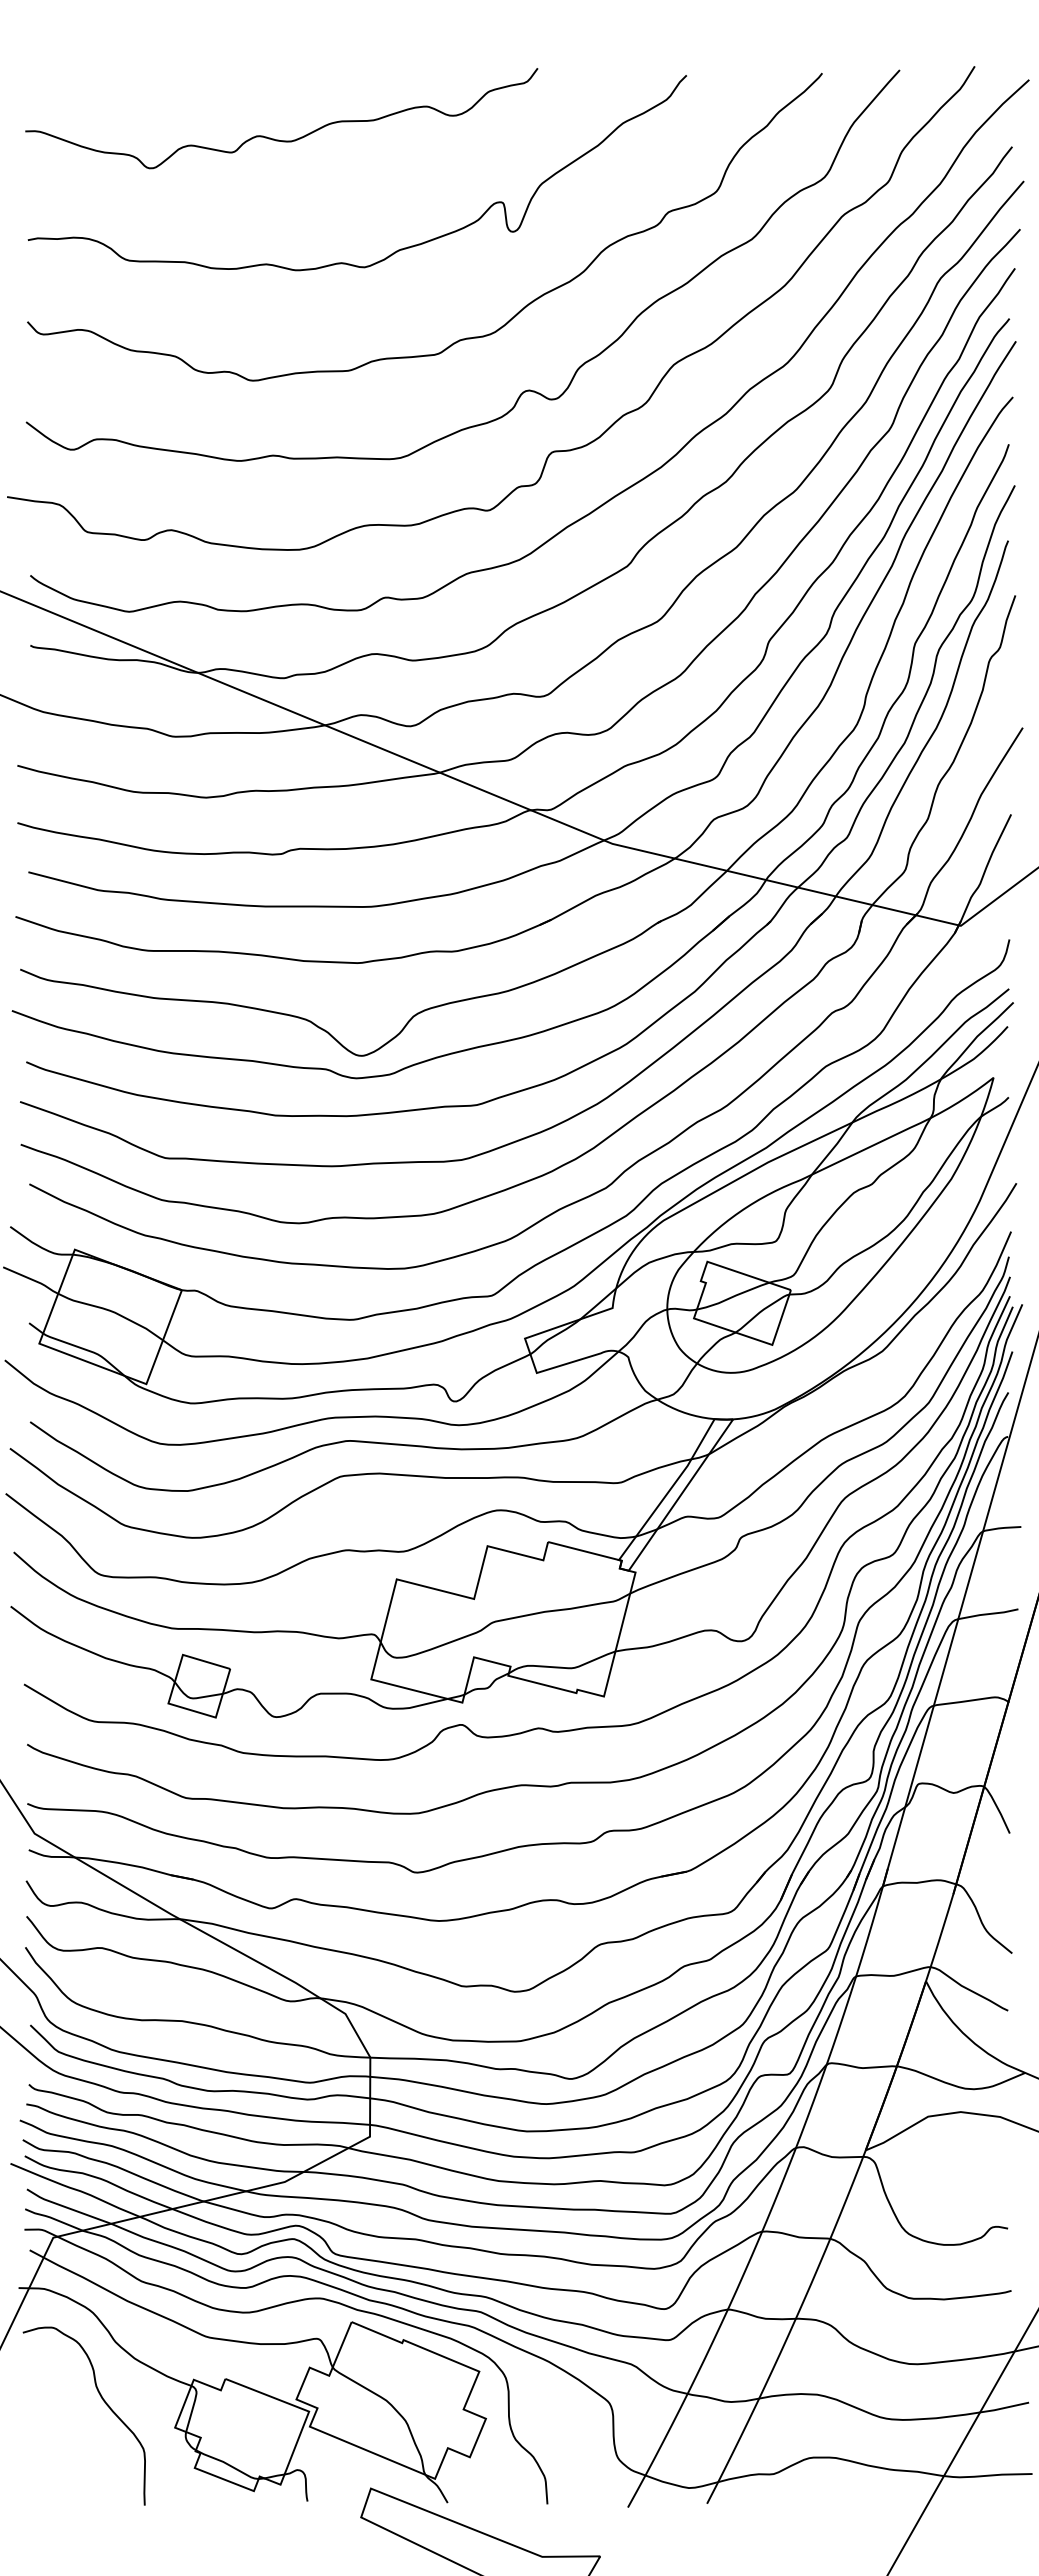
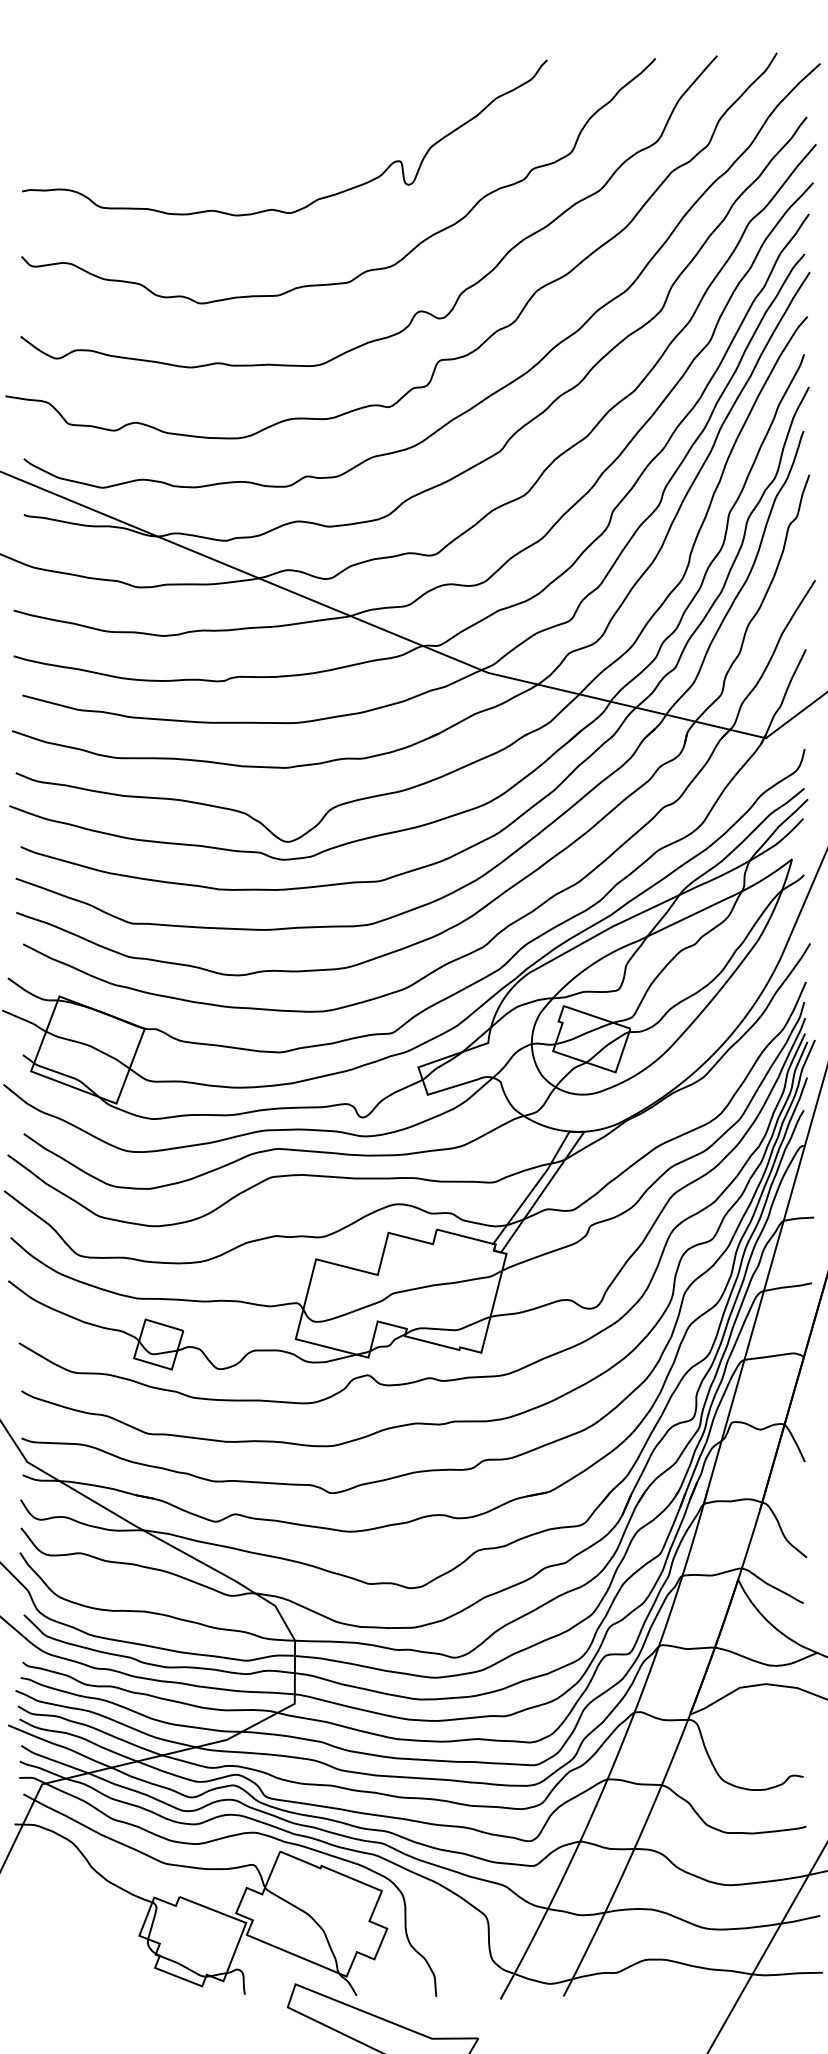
curve: (274, 138) -> (218, 110), removed
curve: (102, 2400) -> (81, 1914), removed

